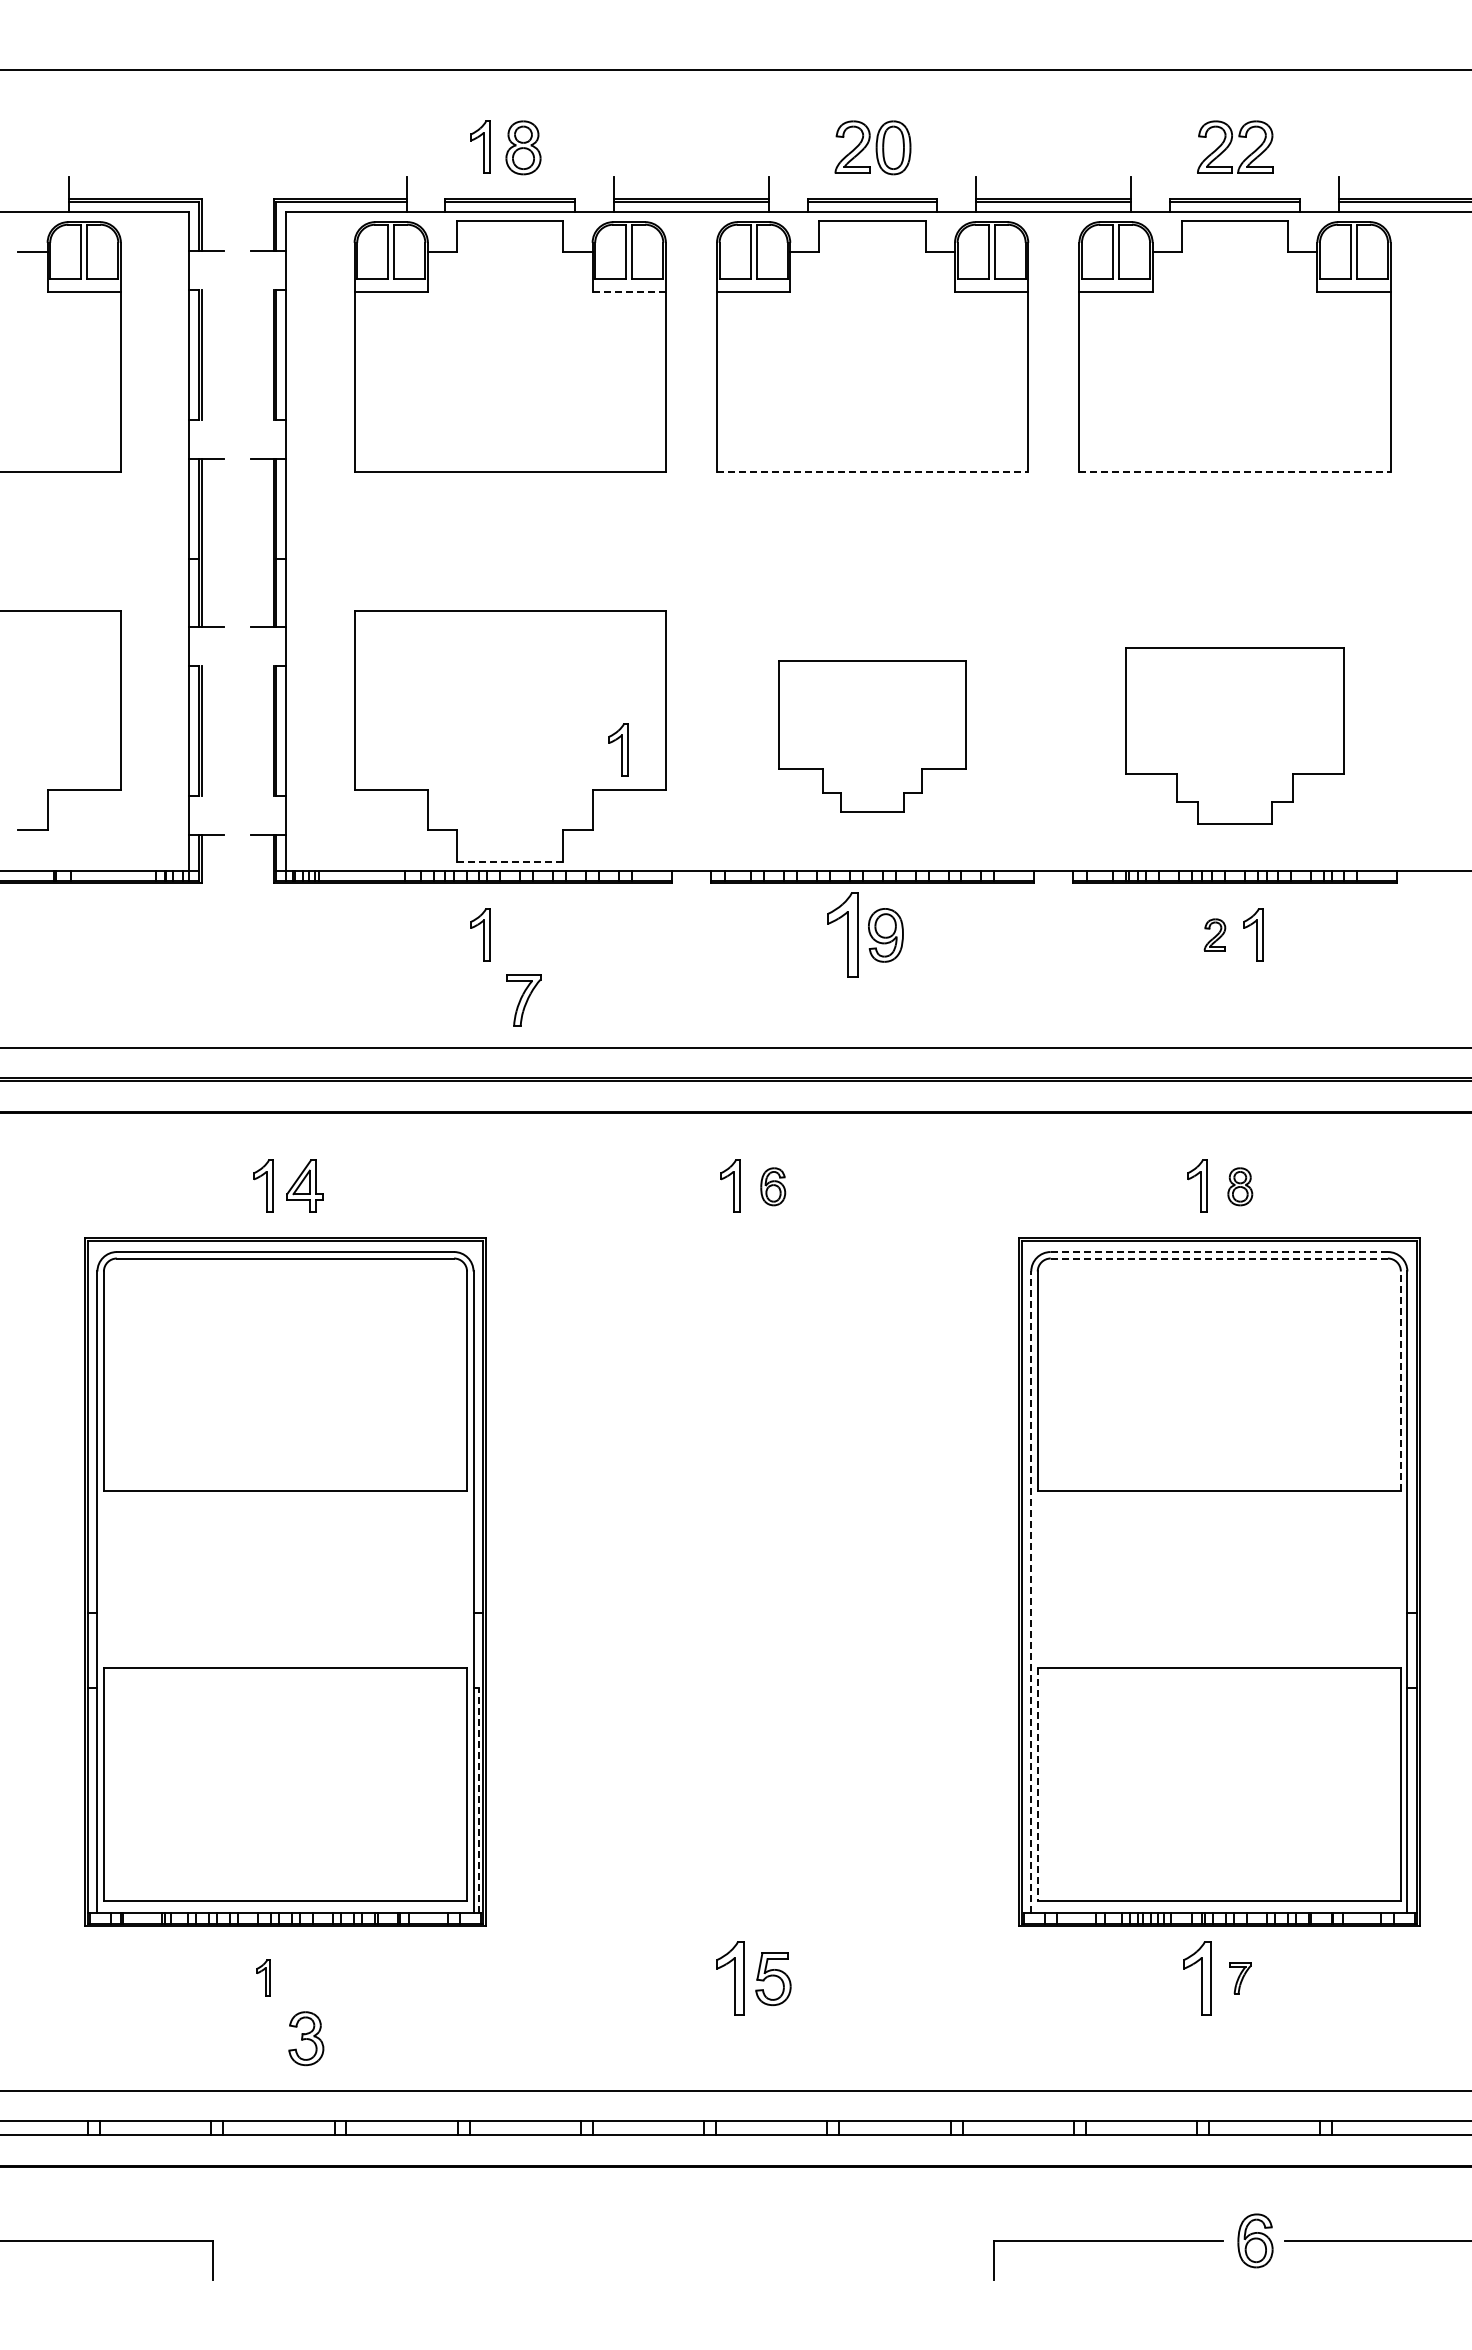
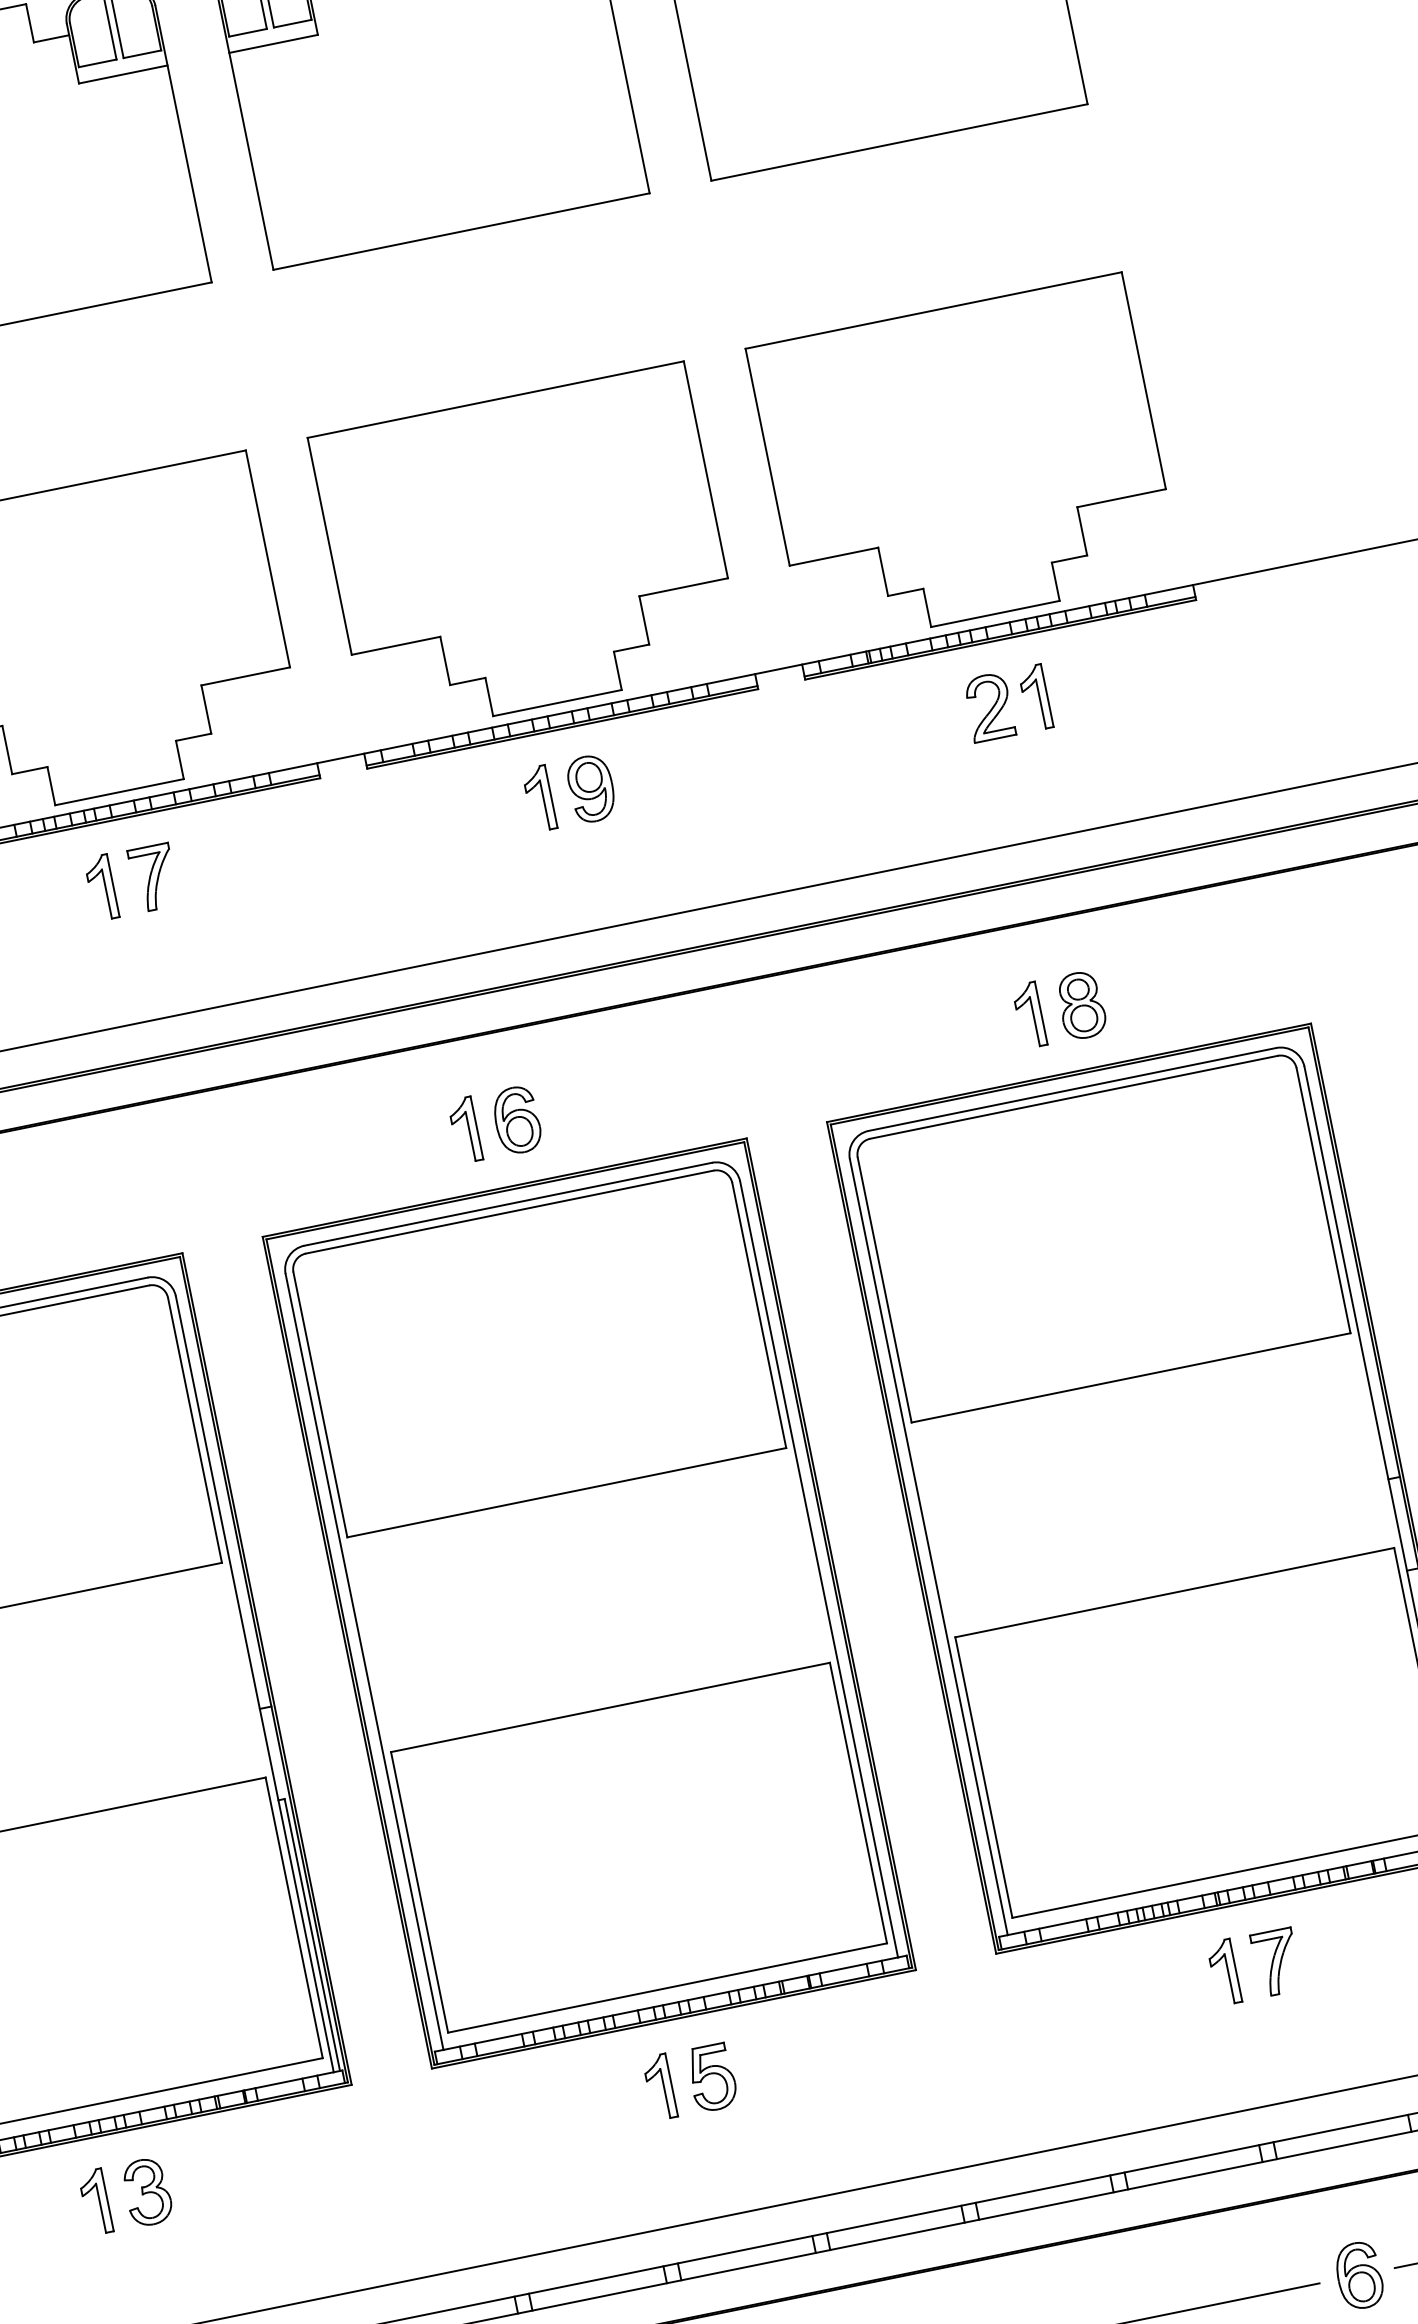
line: (629, 292) -> (123, 74), dashed -> solid
line: (872, 471) -> (461, 231), dashed -> solid
line: (1235, 471) -> (900, 142), dashed -> solid
part: (872, 736) -> (526, 551), size x1.67
part: (1234, 736) -> (963, 462), size x1.43
part: (618, 749) -> (222, 629), removed
line: (510, 861) -> (119, 791), dashed -> solid
part: (842, 934) -> (538, 798), size x0.62
part: (1214, 934) -> (988, 706), size x1.67
part: (523, 1000) -> (153, 878), moved
part: (773, 1186) -> (517, 1119), size x1.43
part: (1240, 1186) -> (1081, 1005), size x1.43
line: (1219, 1252) -> (1072, 1089), dashed -> solid
line: (1219, 1258) -> (1074, 1097), dashed -> solid
line: (1400, 1381) -> (1323, 1201), dashed -> solid
part: (752, 1581) -> (589, 1602), added
line: (1031, 1591) -> (928, 1545), dashed -> solid
line: (1037, 1784) -> (983, 1777), dashed -> solid
line: (478, 1800) -> (311, 1934), dashed -> solid
part: (263, 1977) -> (95, 2201), size x1.43
part: (730, 1977) -> (660, 2086), size x0.71
part: (1197, 1977) -> (1224, 1971), size x0.71
part: (1240, 1978) -> (1276, 1962), size x1.67
part: (306, 2038) -> (147, 2191), moved

